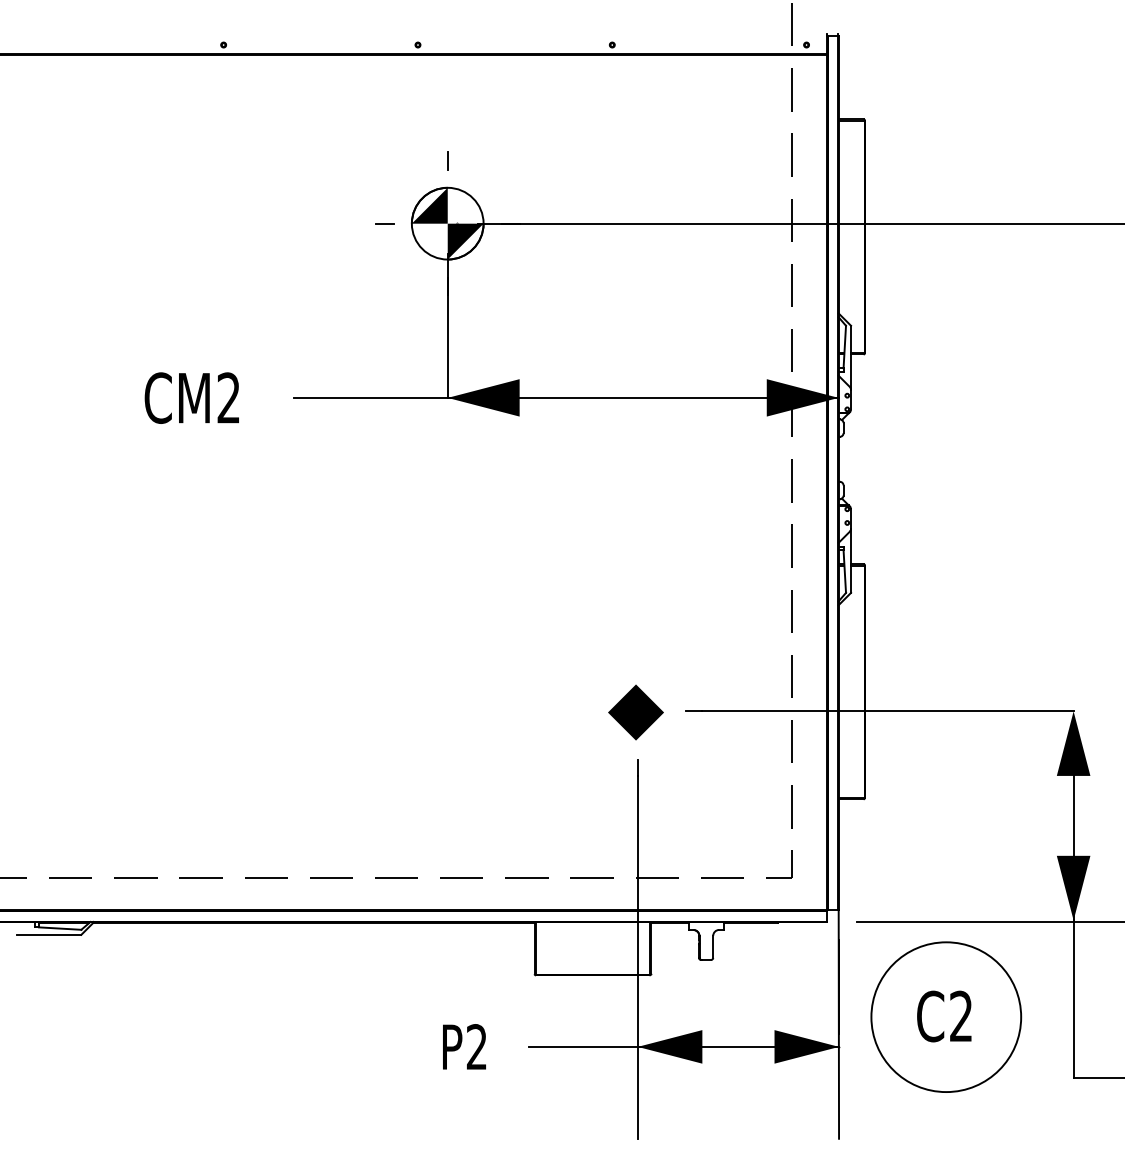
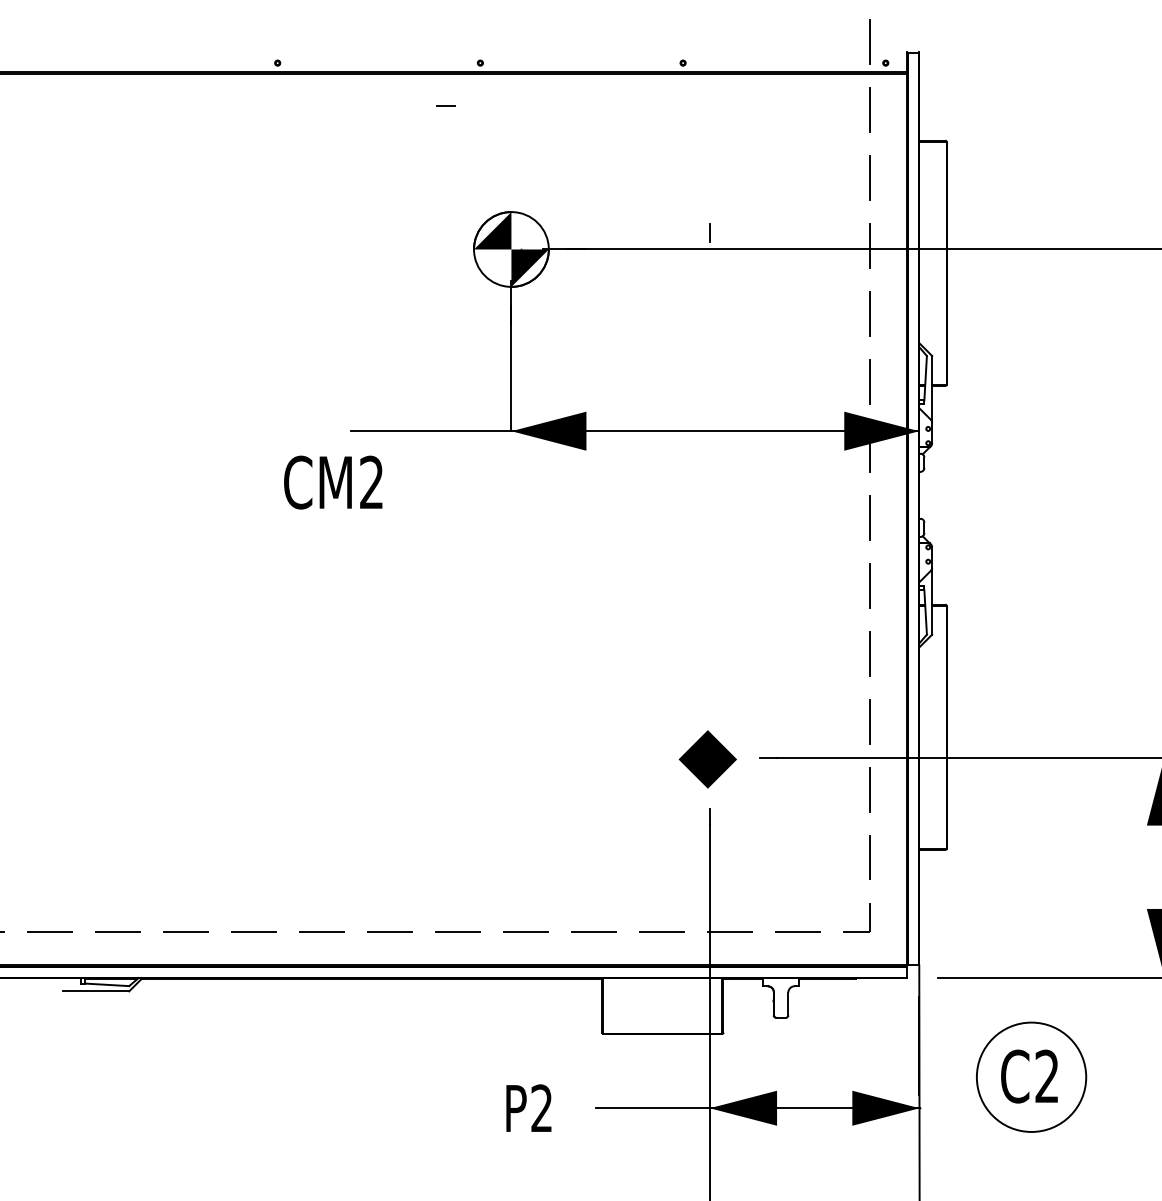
line: (447, 160) -> (709, 232), moved
line: (384, 223) -> (445, 105), moved
text: (191, 397) -> (332, 481), moved
circle: (946, 1017) -> (1031, 1077), size x0.7

